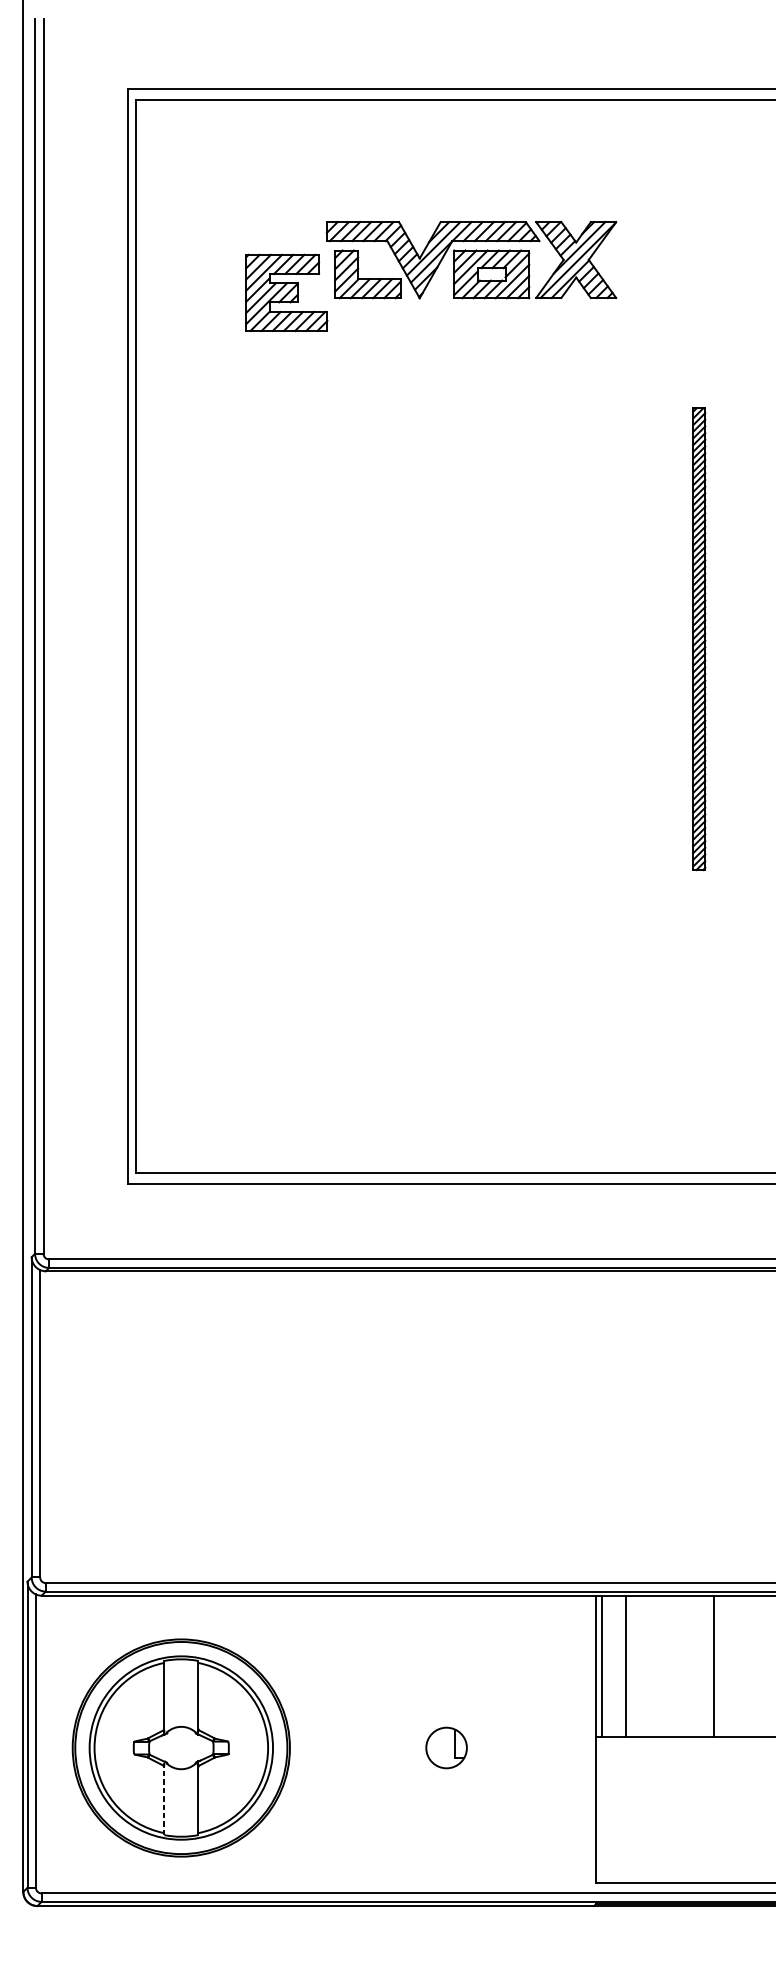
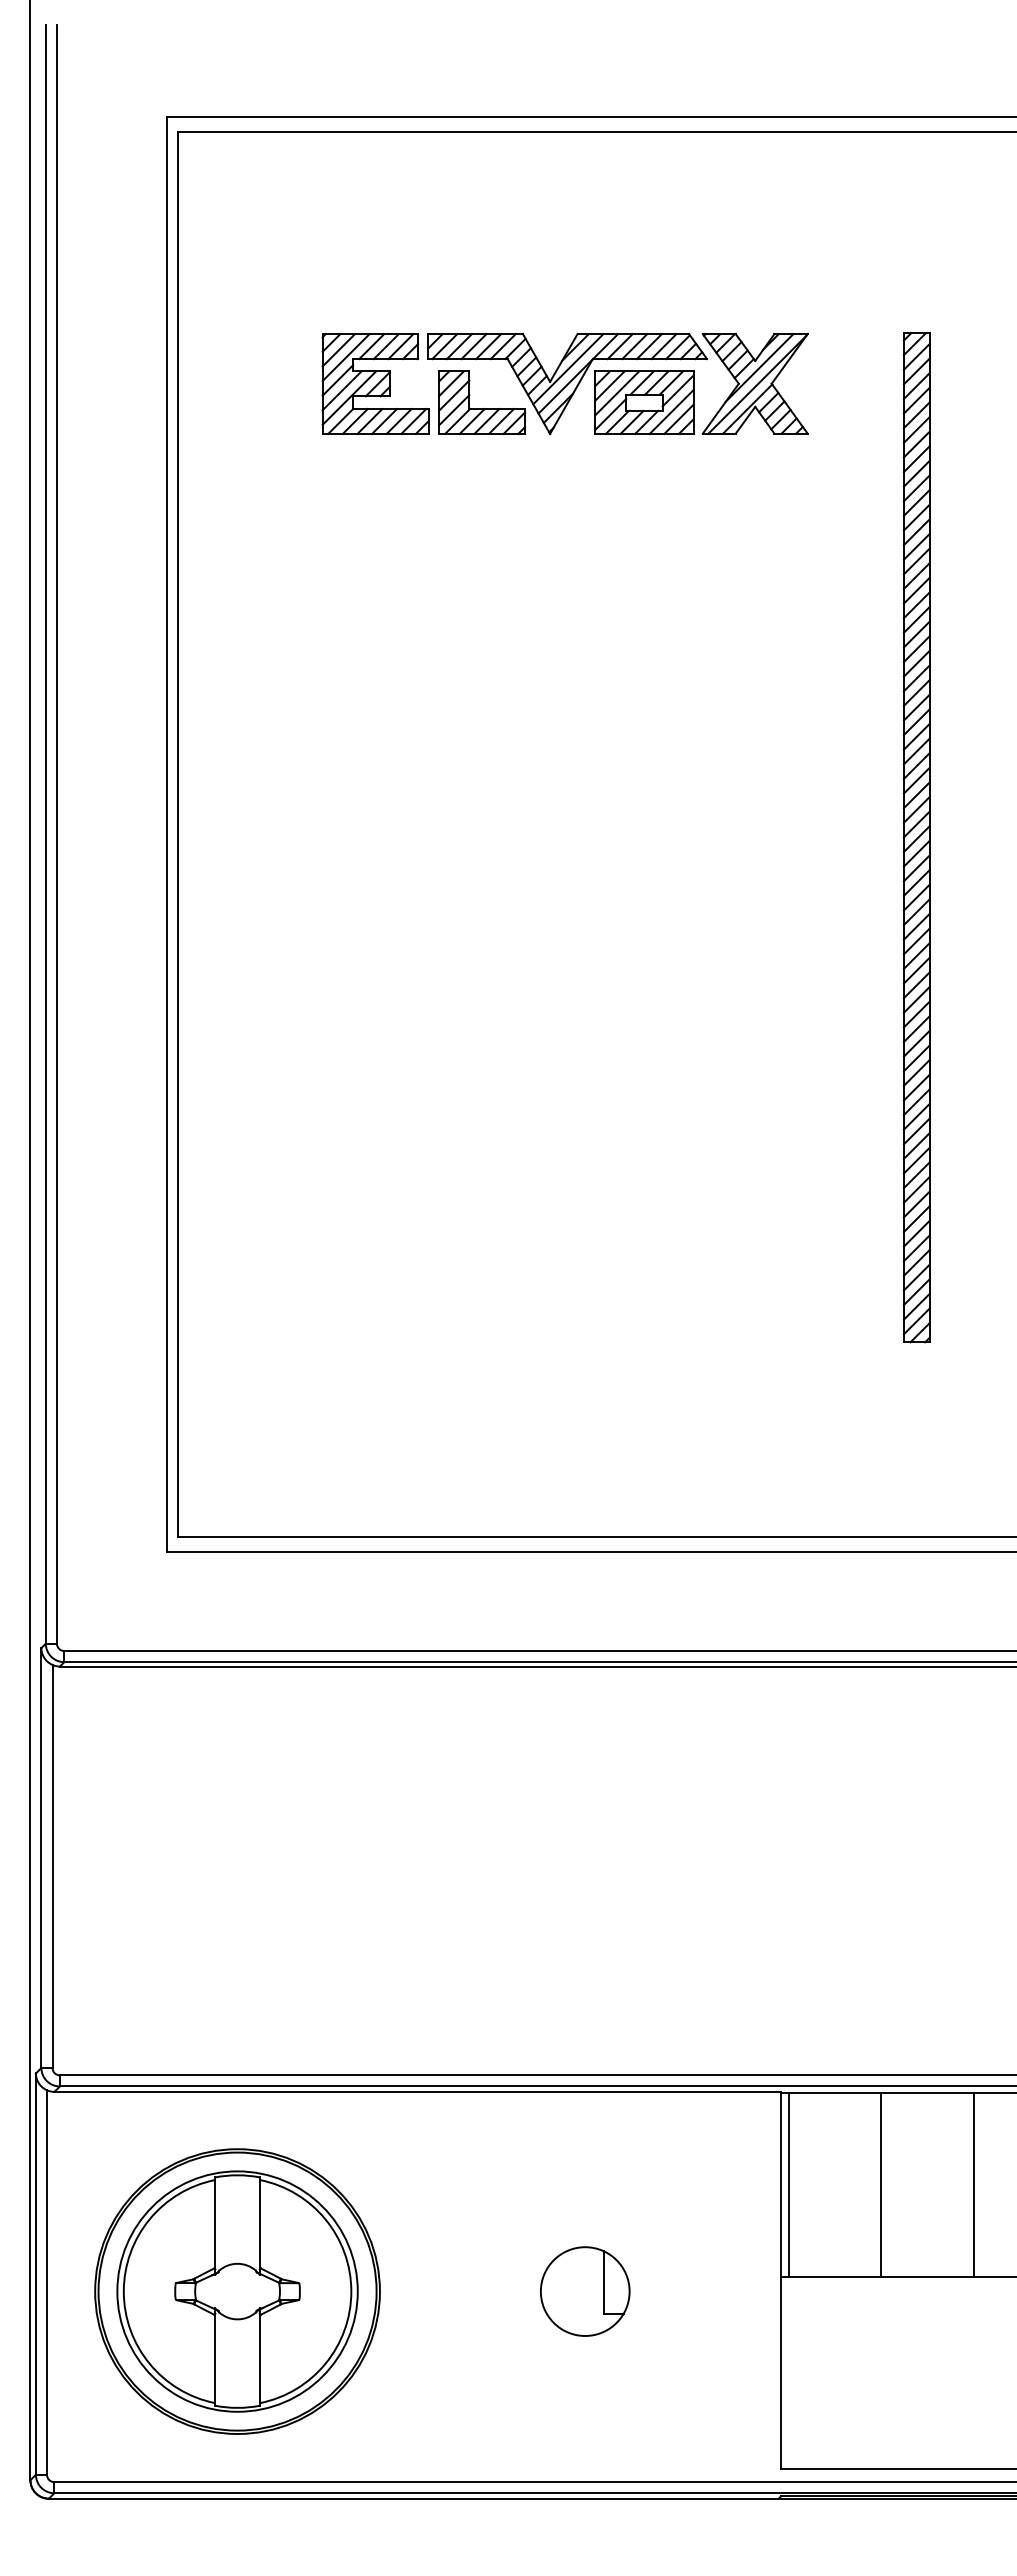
part: (471, 259) -> (617, 383), moved
part: (699, 638) -> (916, 837), size x1.67
line: (625, 1666) -> (881, 2184), moved
line: (713, 1666) -> (973, 2184), moved
part: (446, 1747) -> (585, 2291), size x1.67
line: (164, 1798) -> (215, 2357), dashed -> solid

